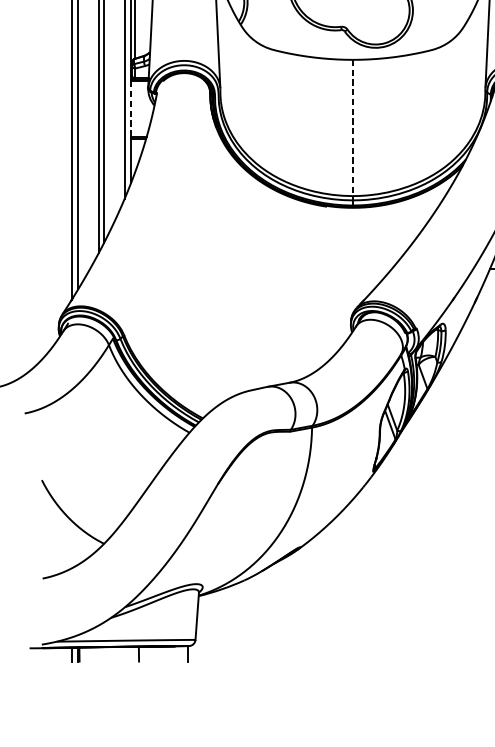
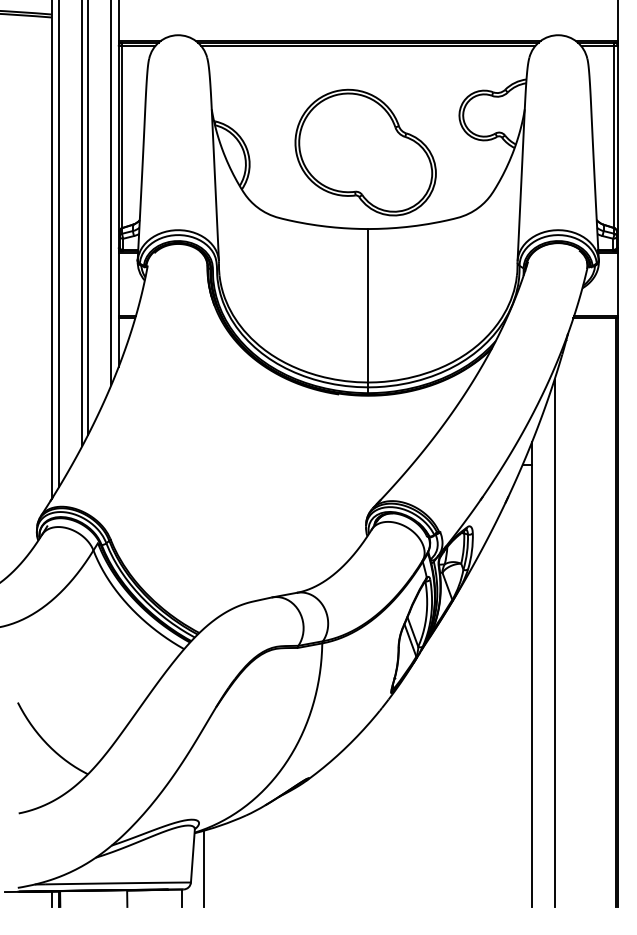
line: (131, 109) -> (118, 284), dashed -> solid
line: (353, 127) -> (368, 305), dashed -> solid
line: (207, 627) -> (204, 868), added

